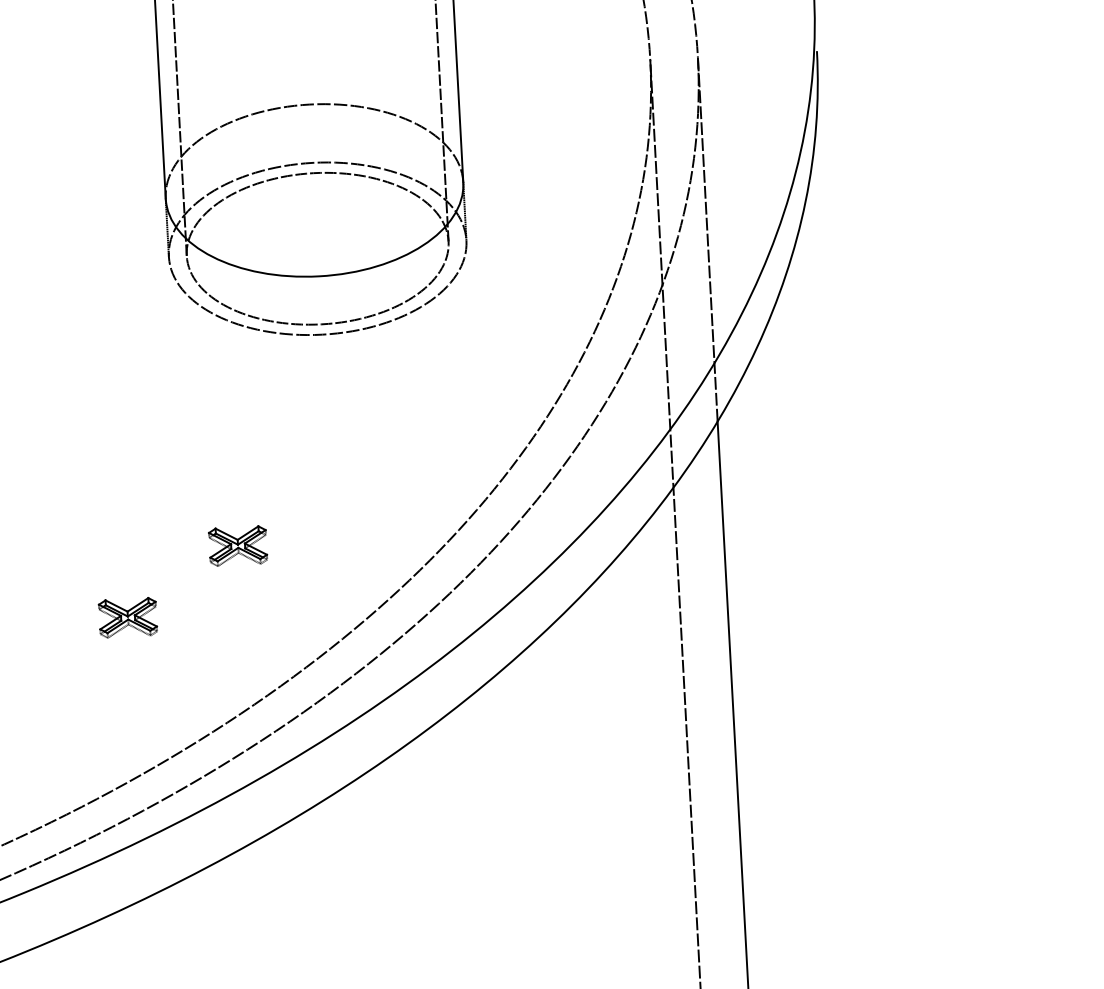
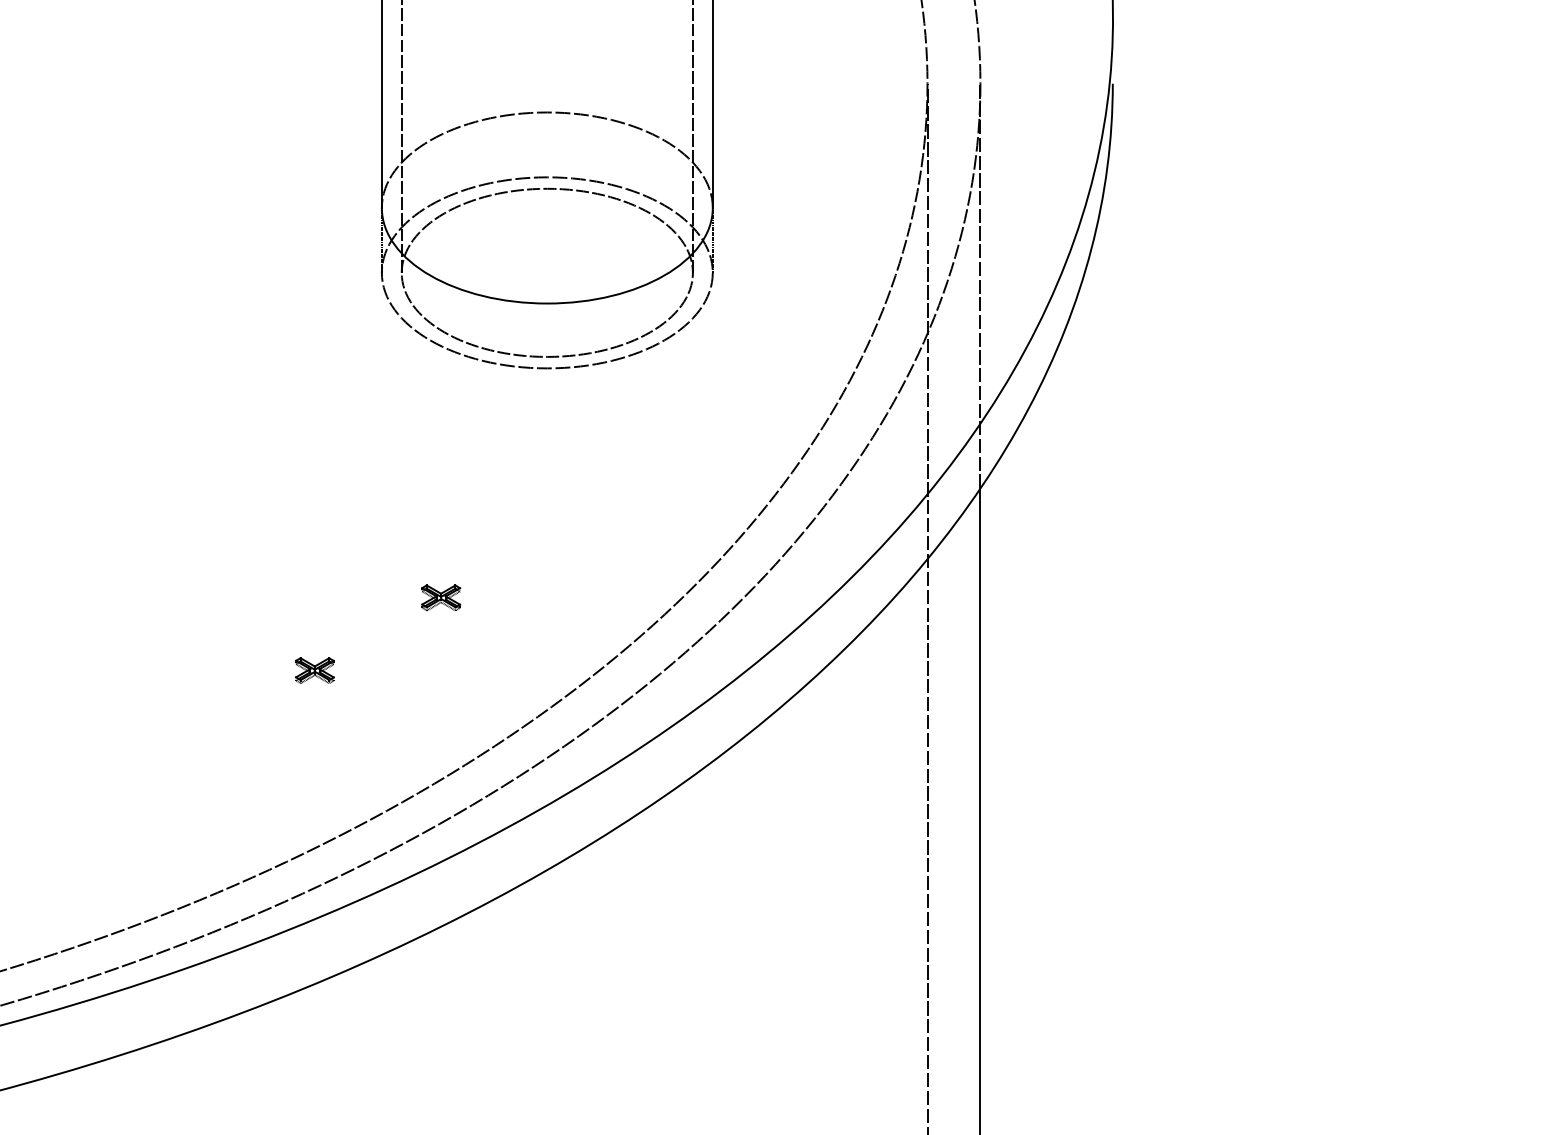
part: (237, 545) -> (440, 597), size x0.6
part: (127, 617) -> (314, 670), size x0.6

